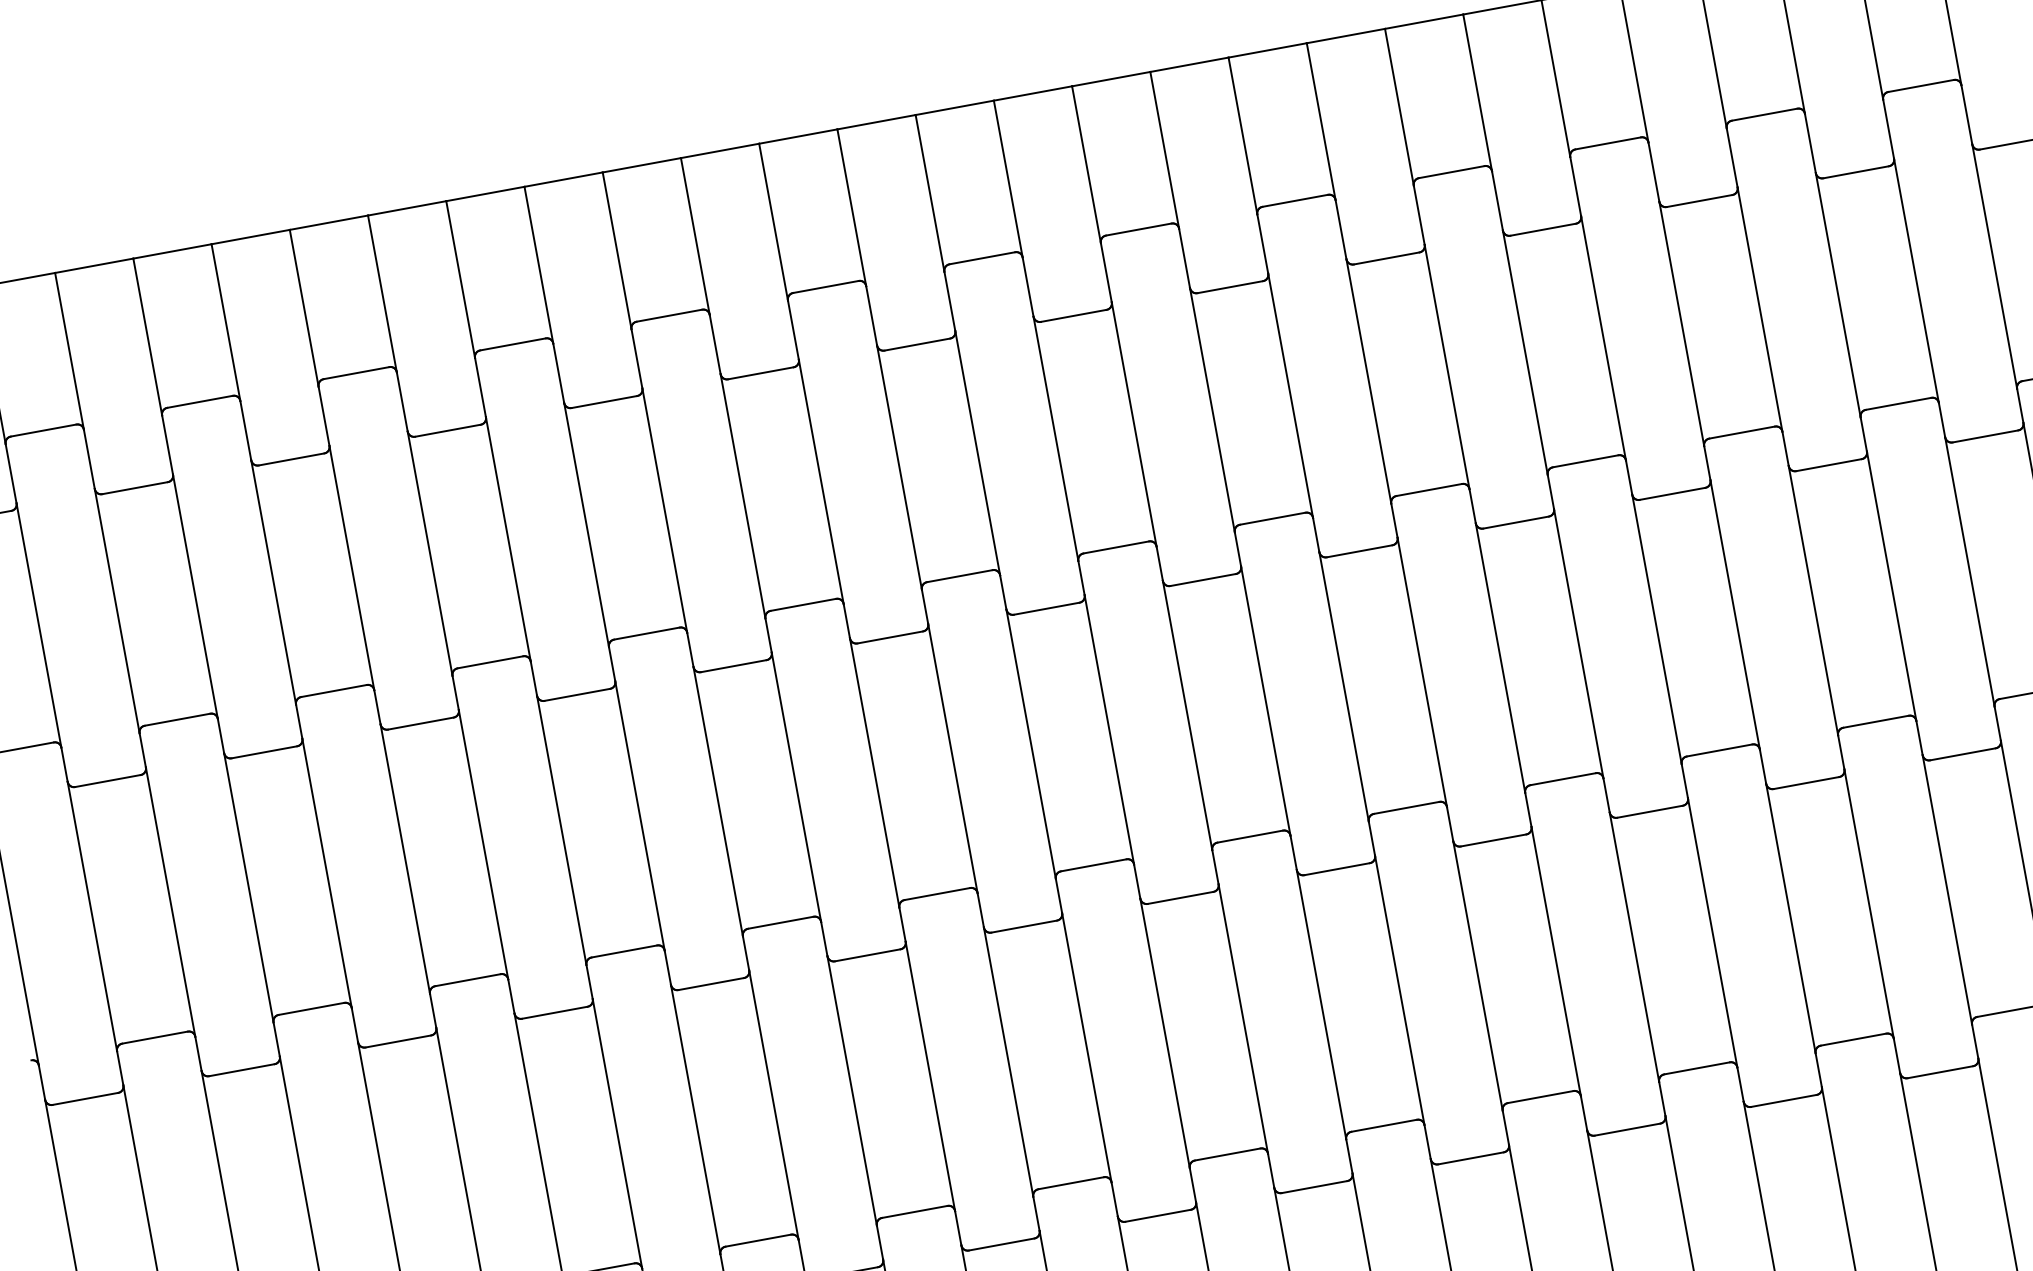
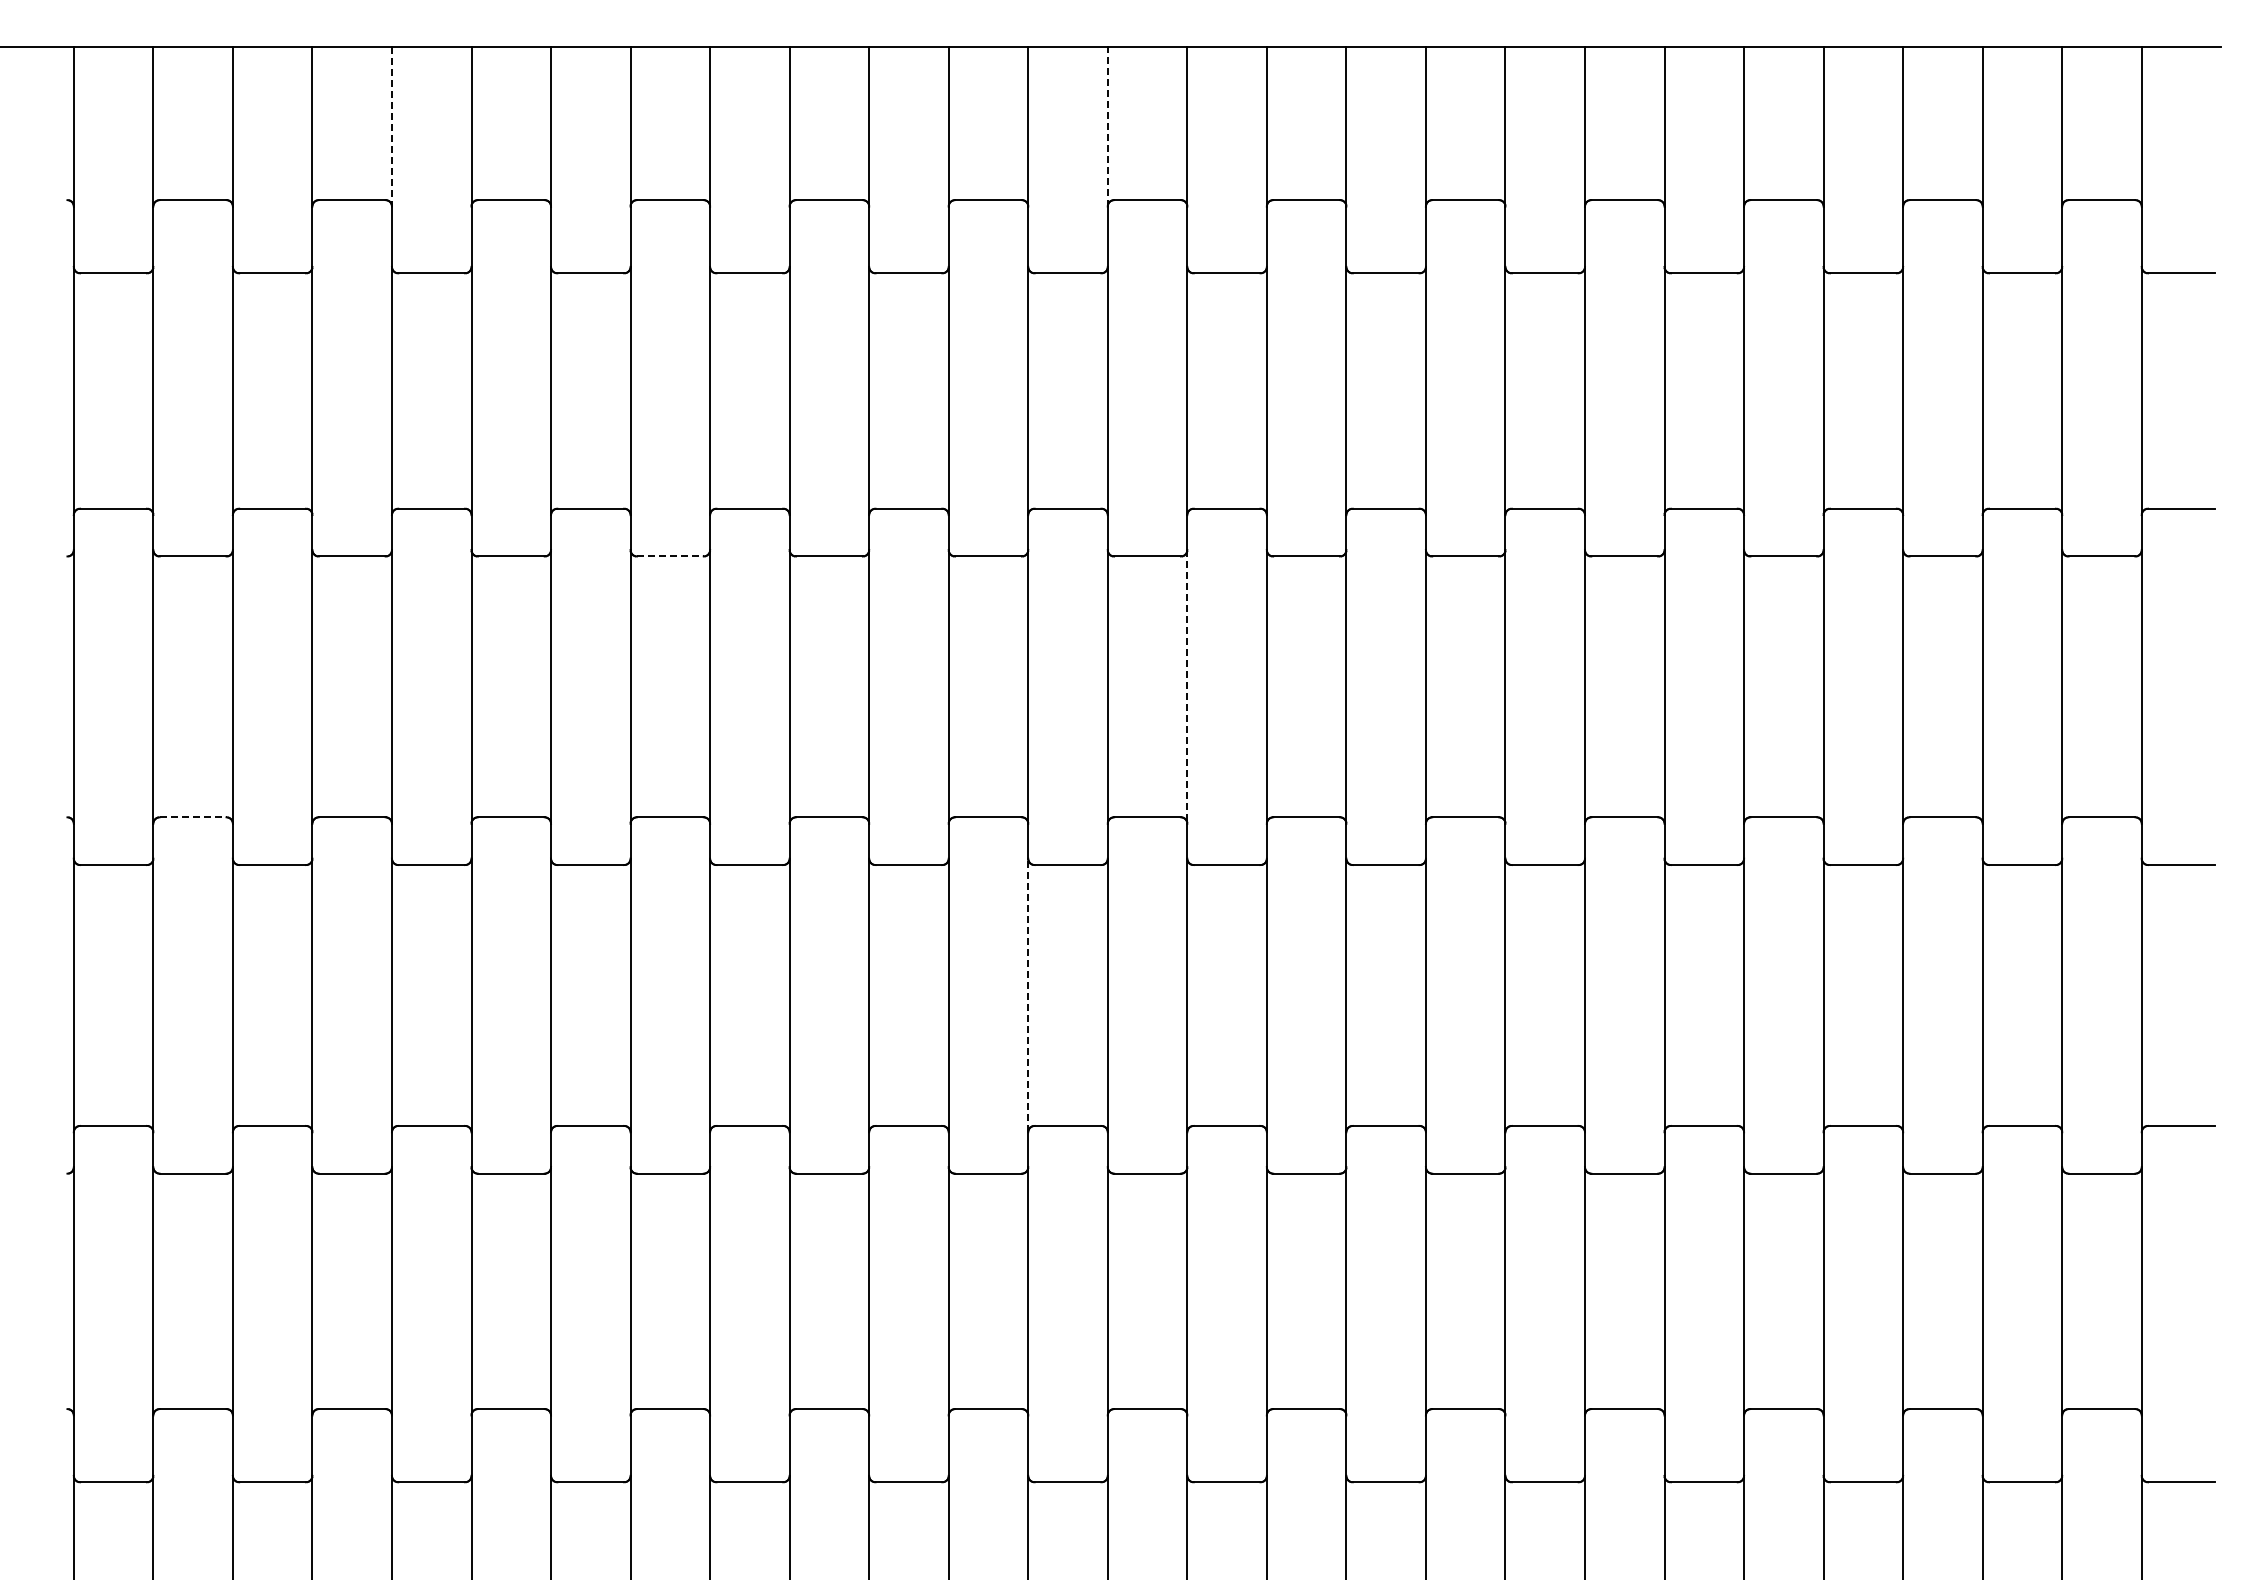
line: (929, 193) -> (1107, 126), solid -> dashed
line: (225, 322) -> (391, 126), solid -> dashed
line: (577, 694) -> (670, 556), solid -> dashed
line: (1109, 729) -> (1187, 686), solid -> dashed
line: (155, 1037) -> (193, 817), solid -> dashed
line: (1008, 1062) -> (1028, 995), solid -> dashed

